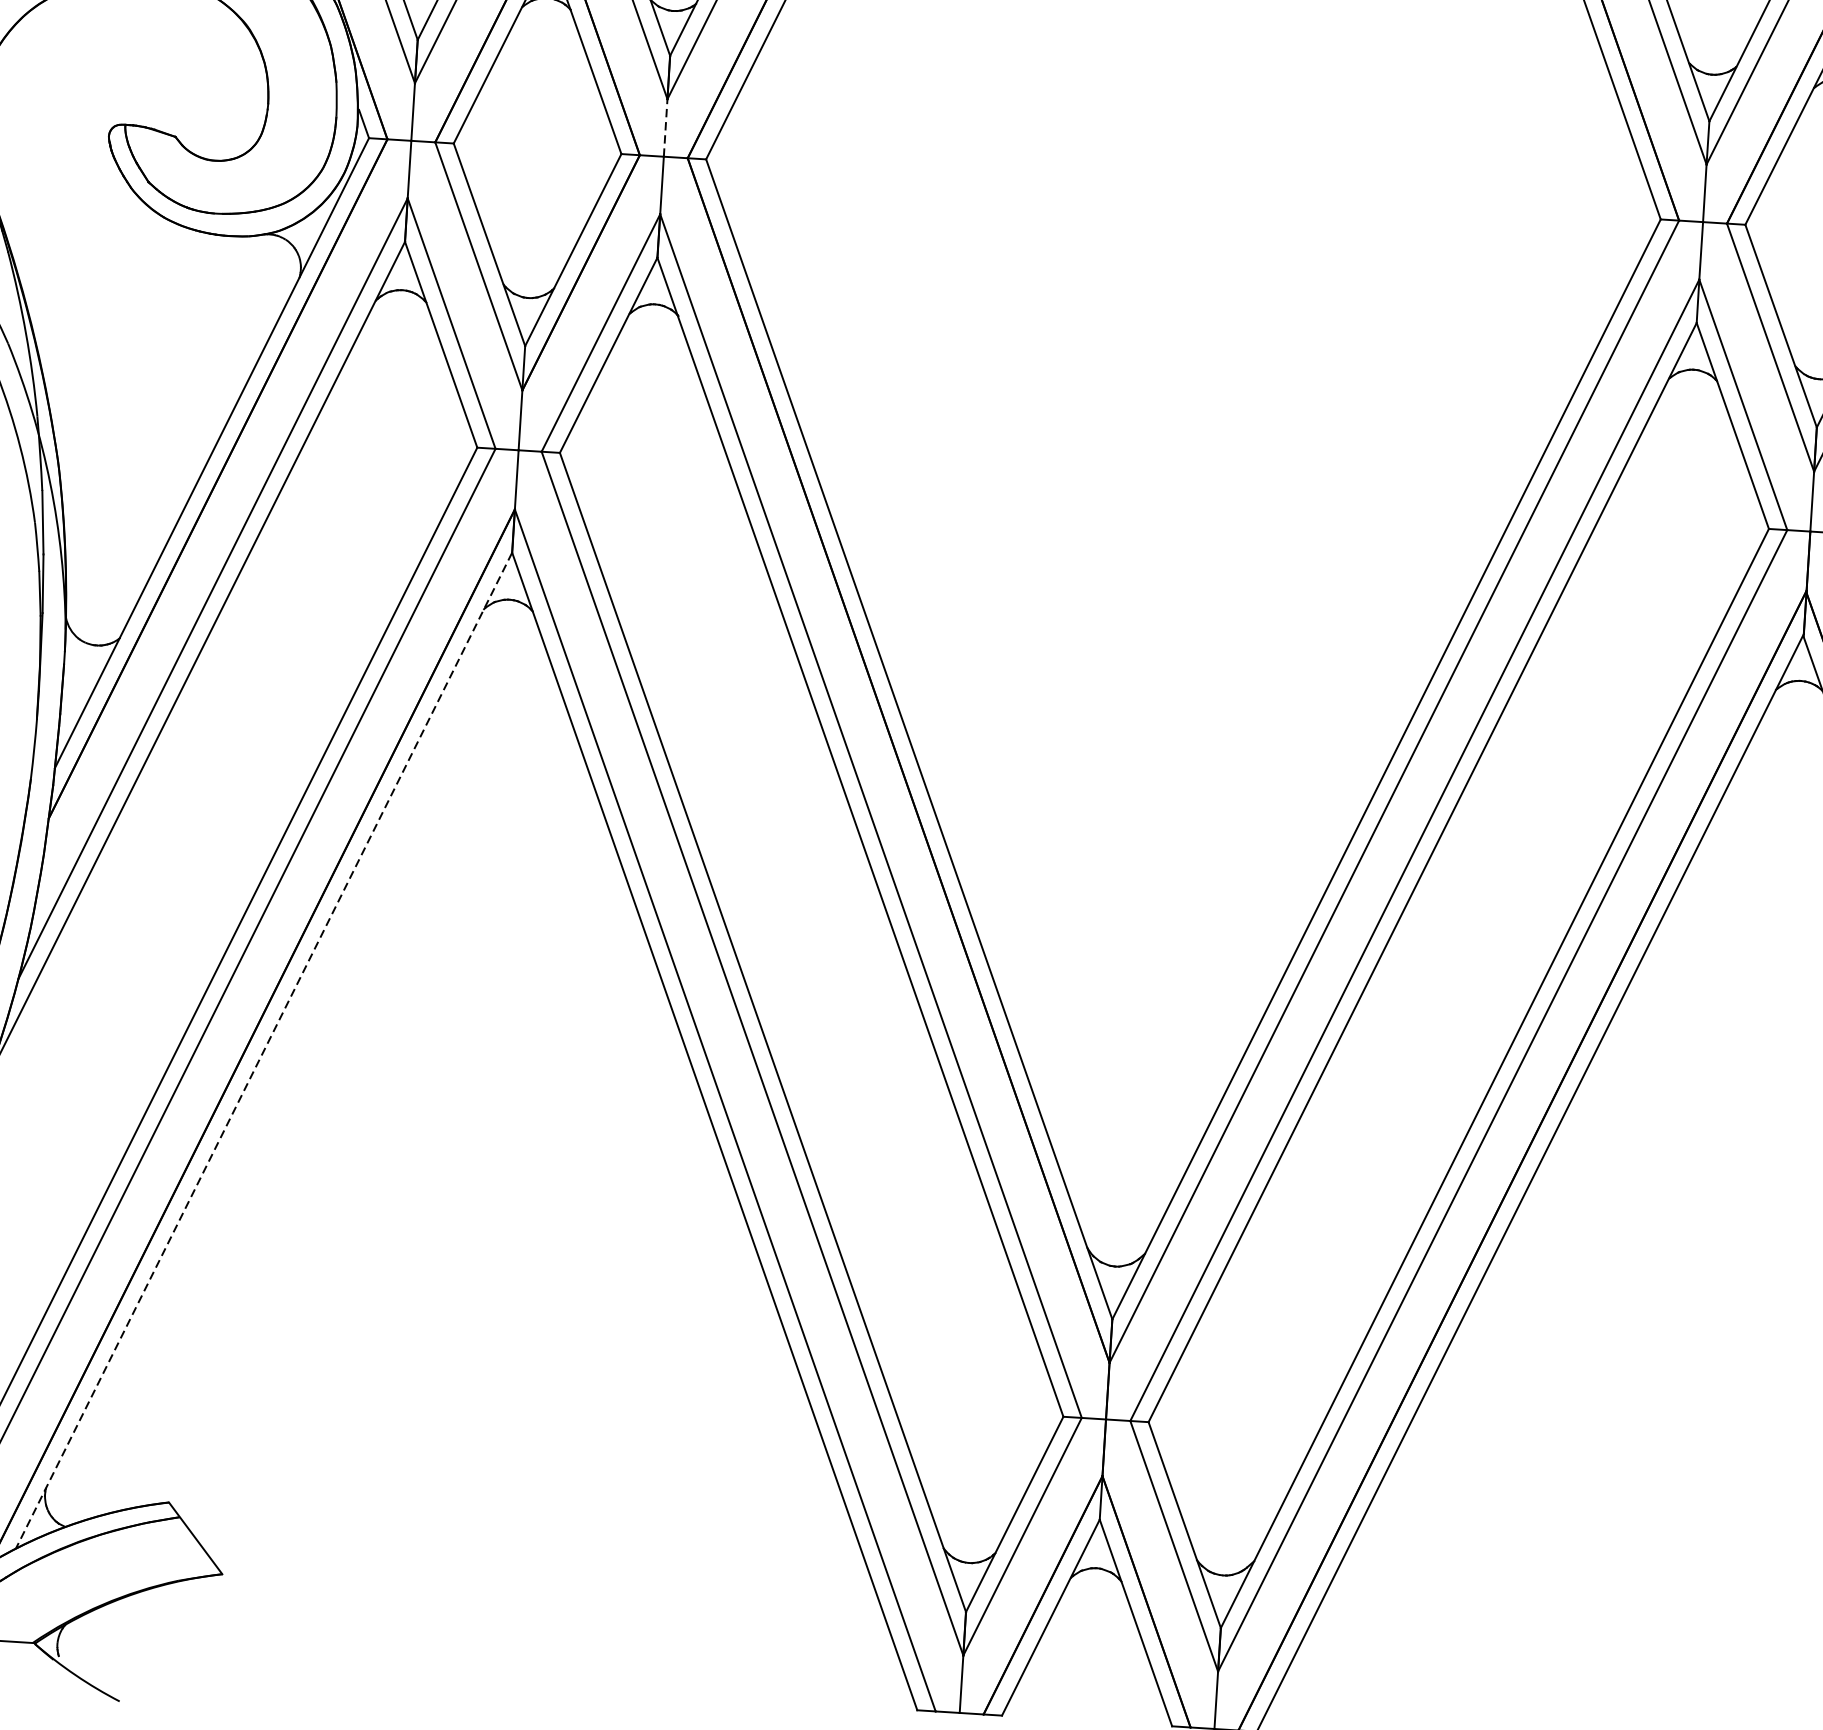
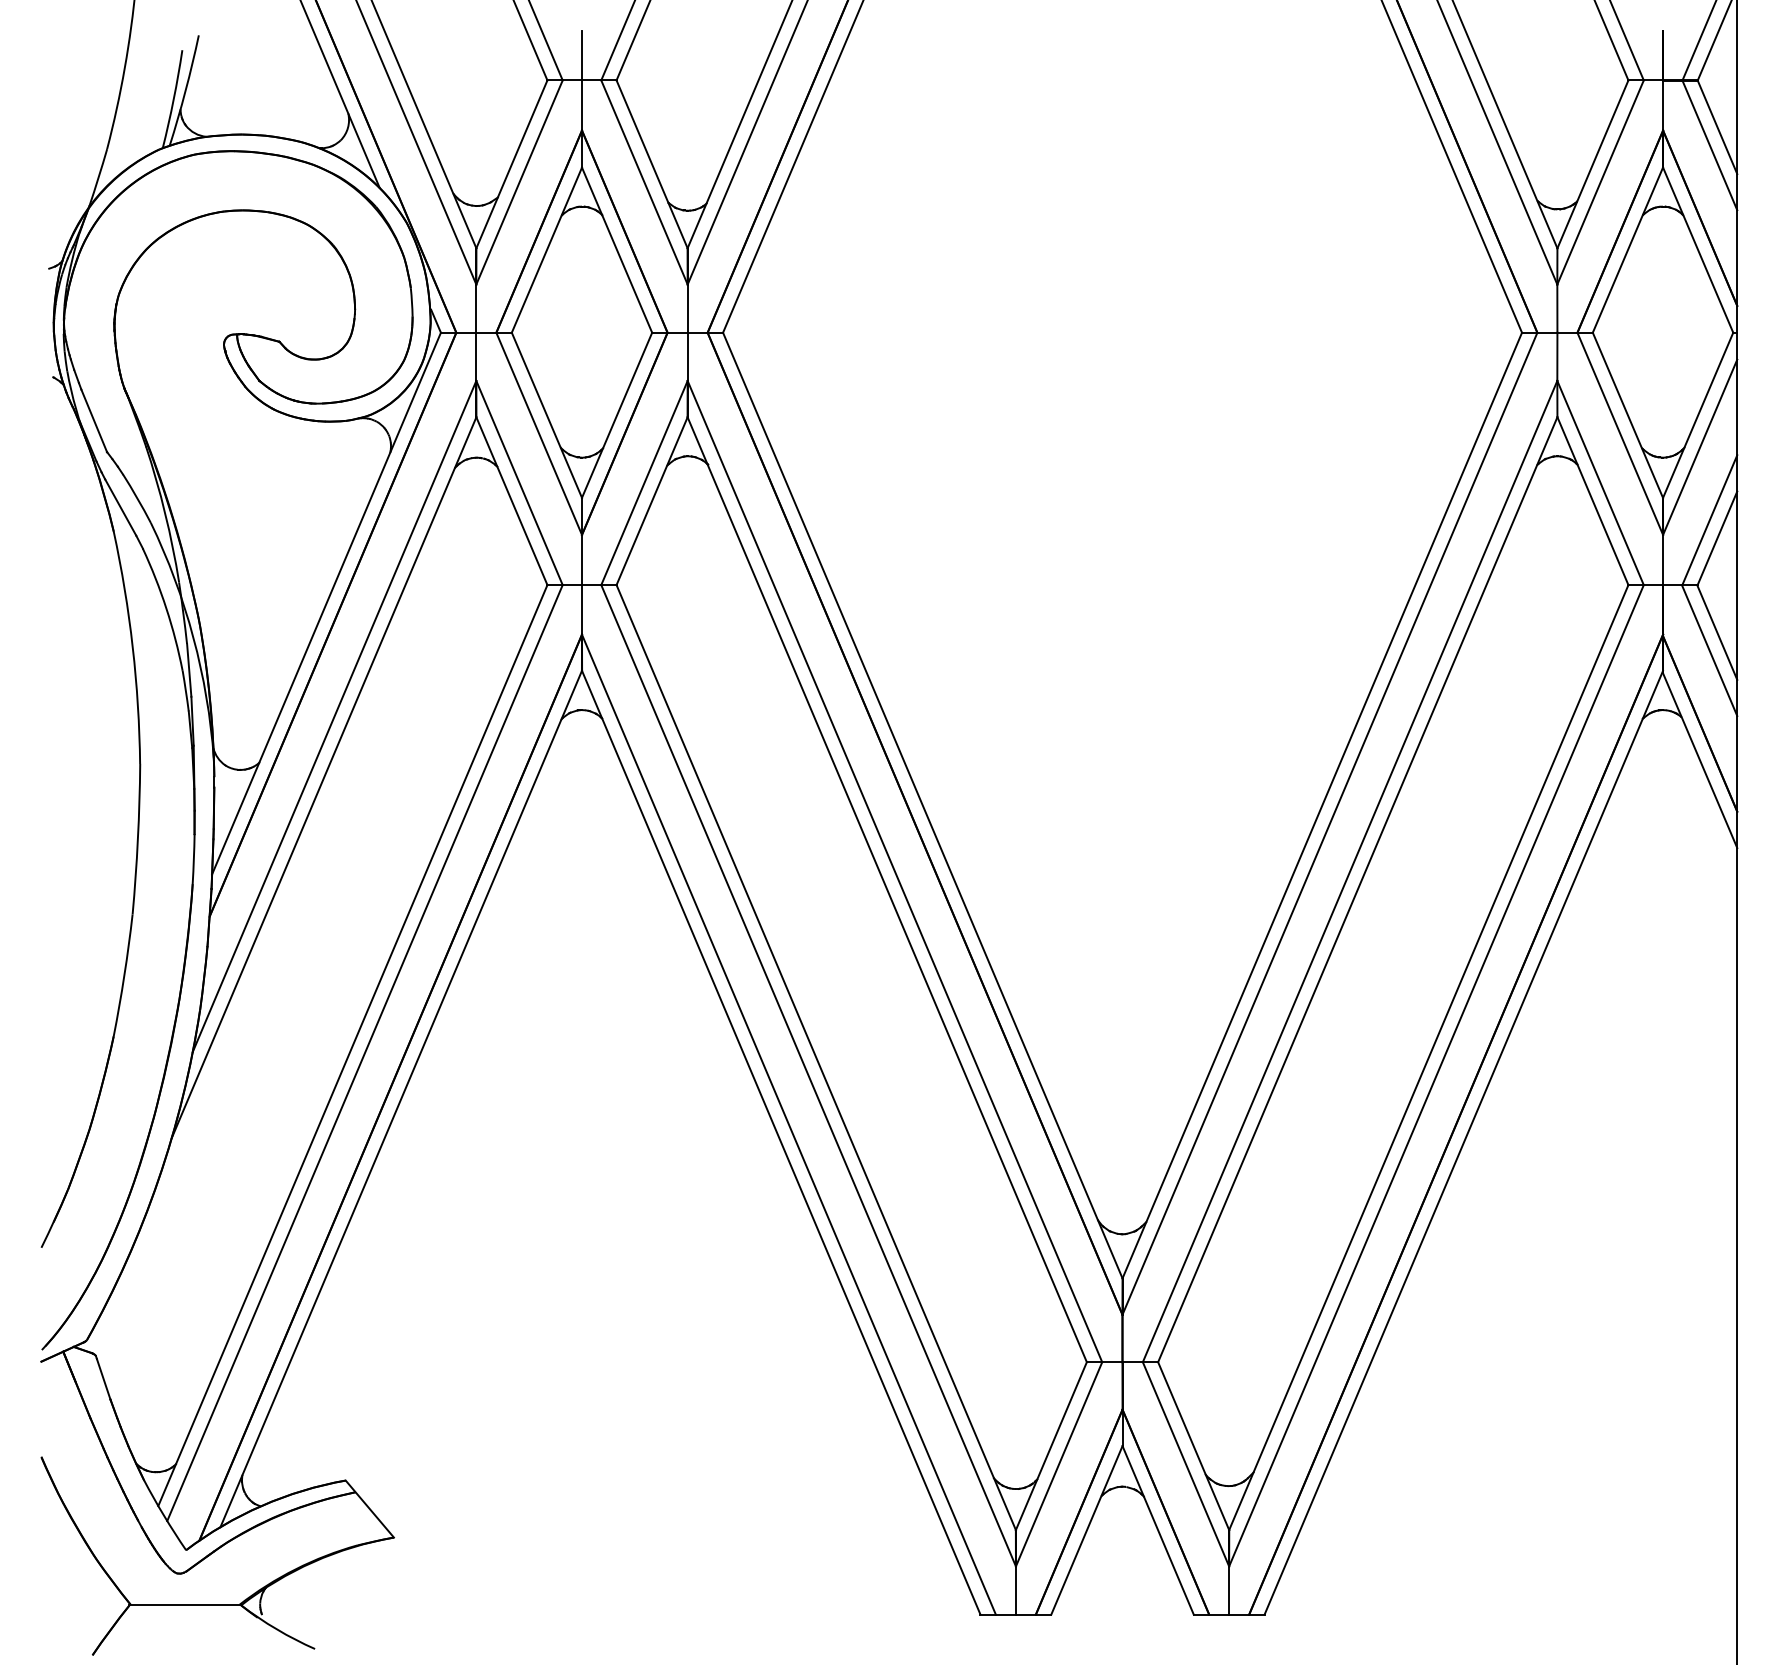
line: (665, 127) -> (687, 308), dashed -> solid
line: (264, 1051) -> (401, 1099), dashed -> solid

